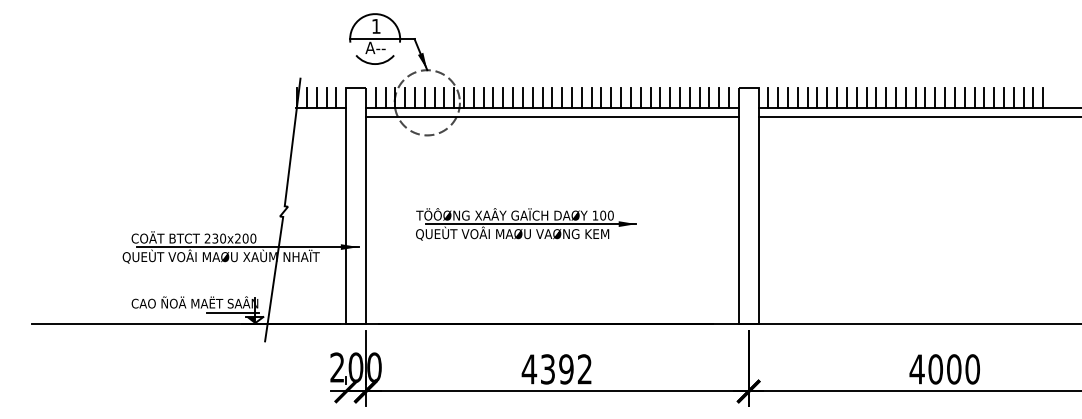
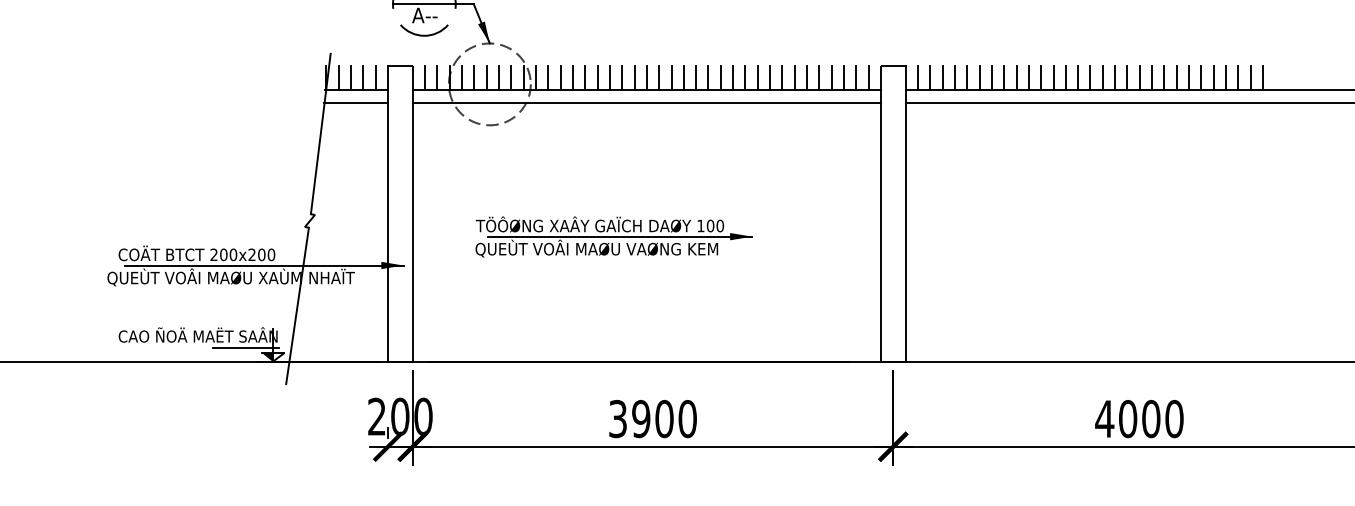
line: (320, 117) -> (355, 102), added
text: (215, 238) -> (223, 254), 230x200 -> 200x200
text: (556, 369) -> (652, 419), 4392 -> 3900

